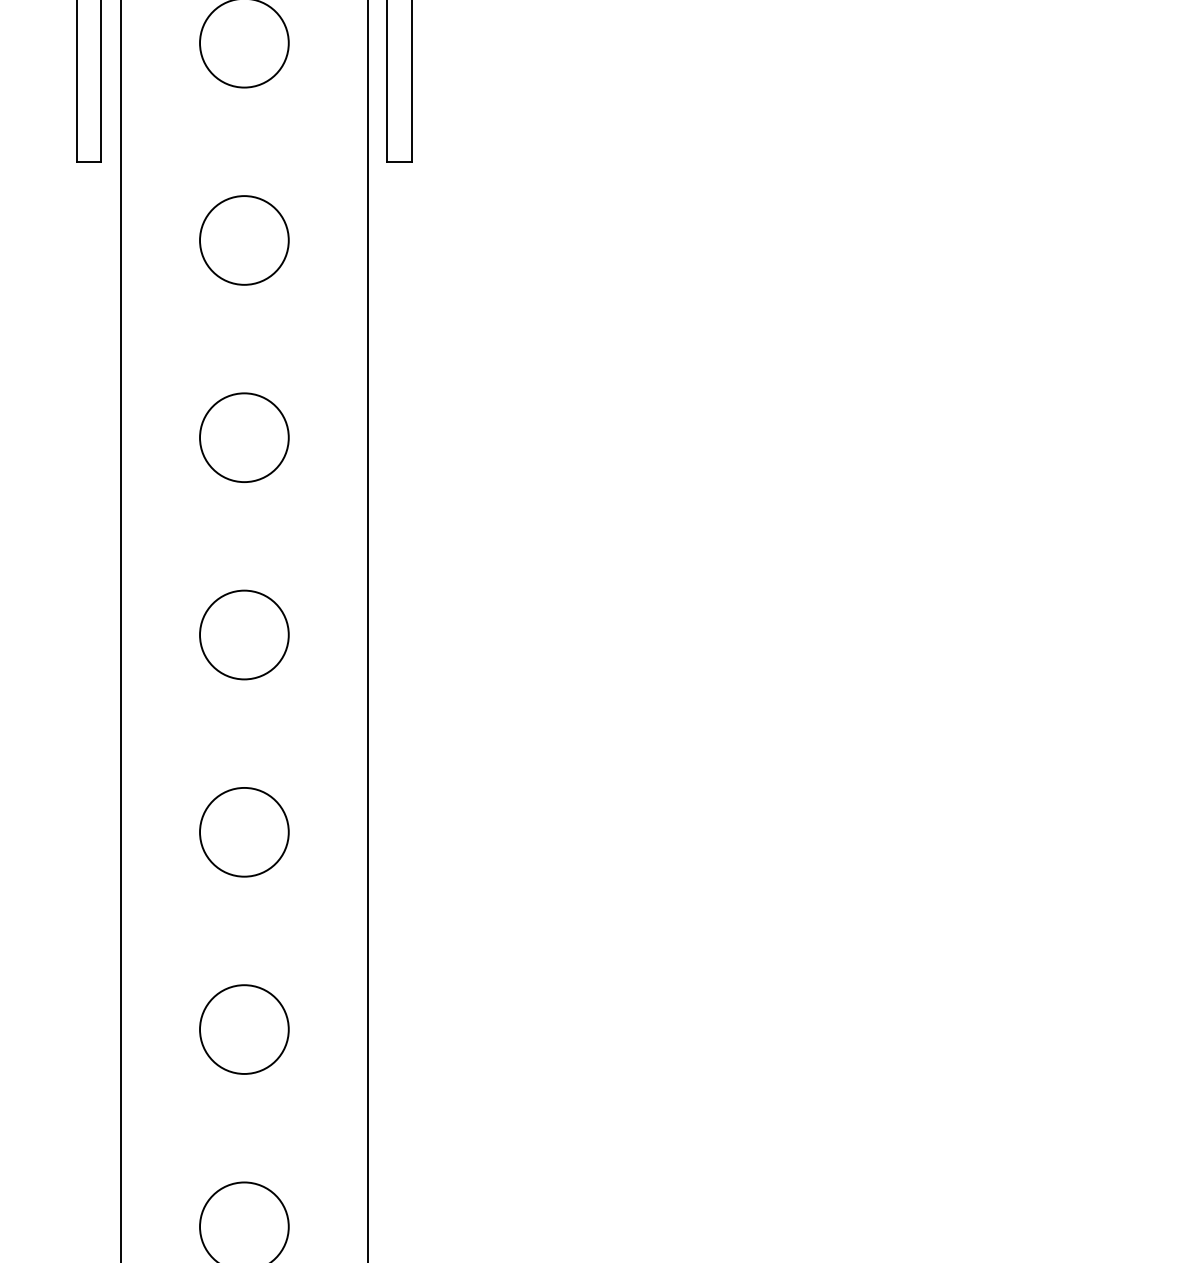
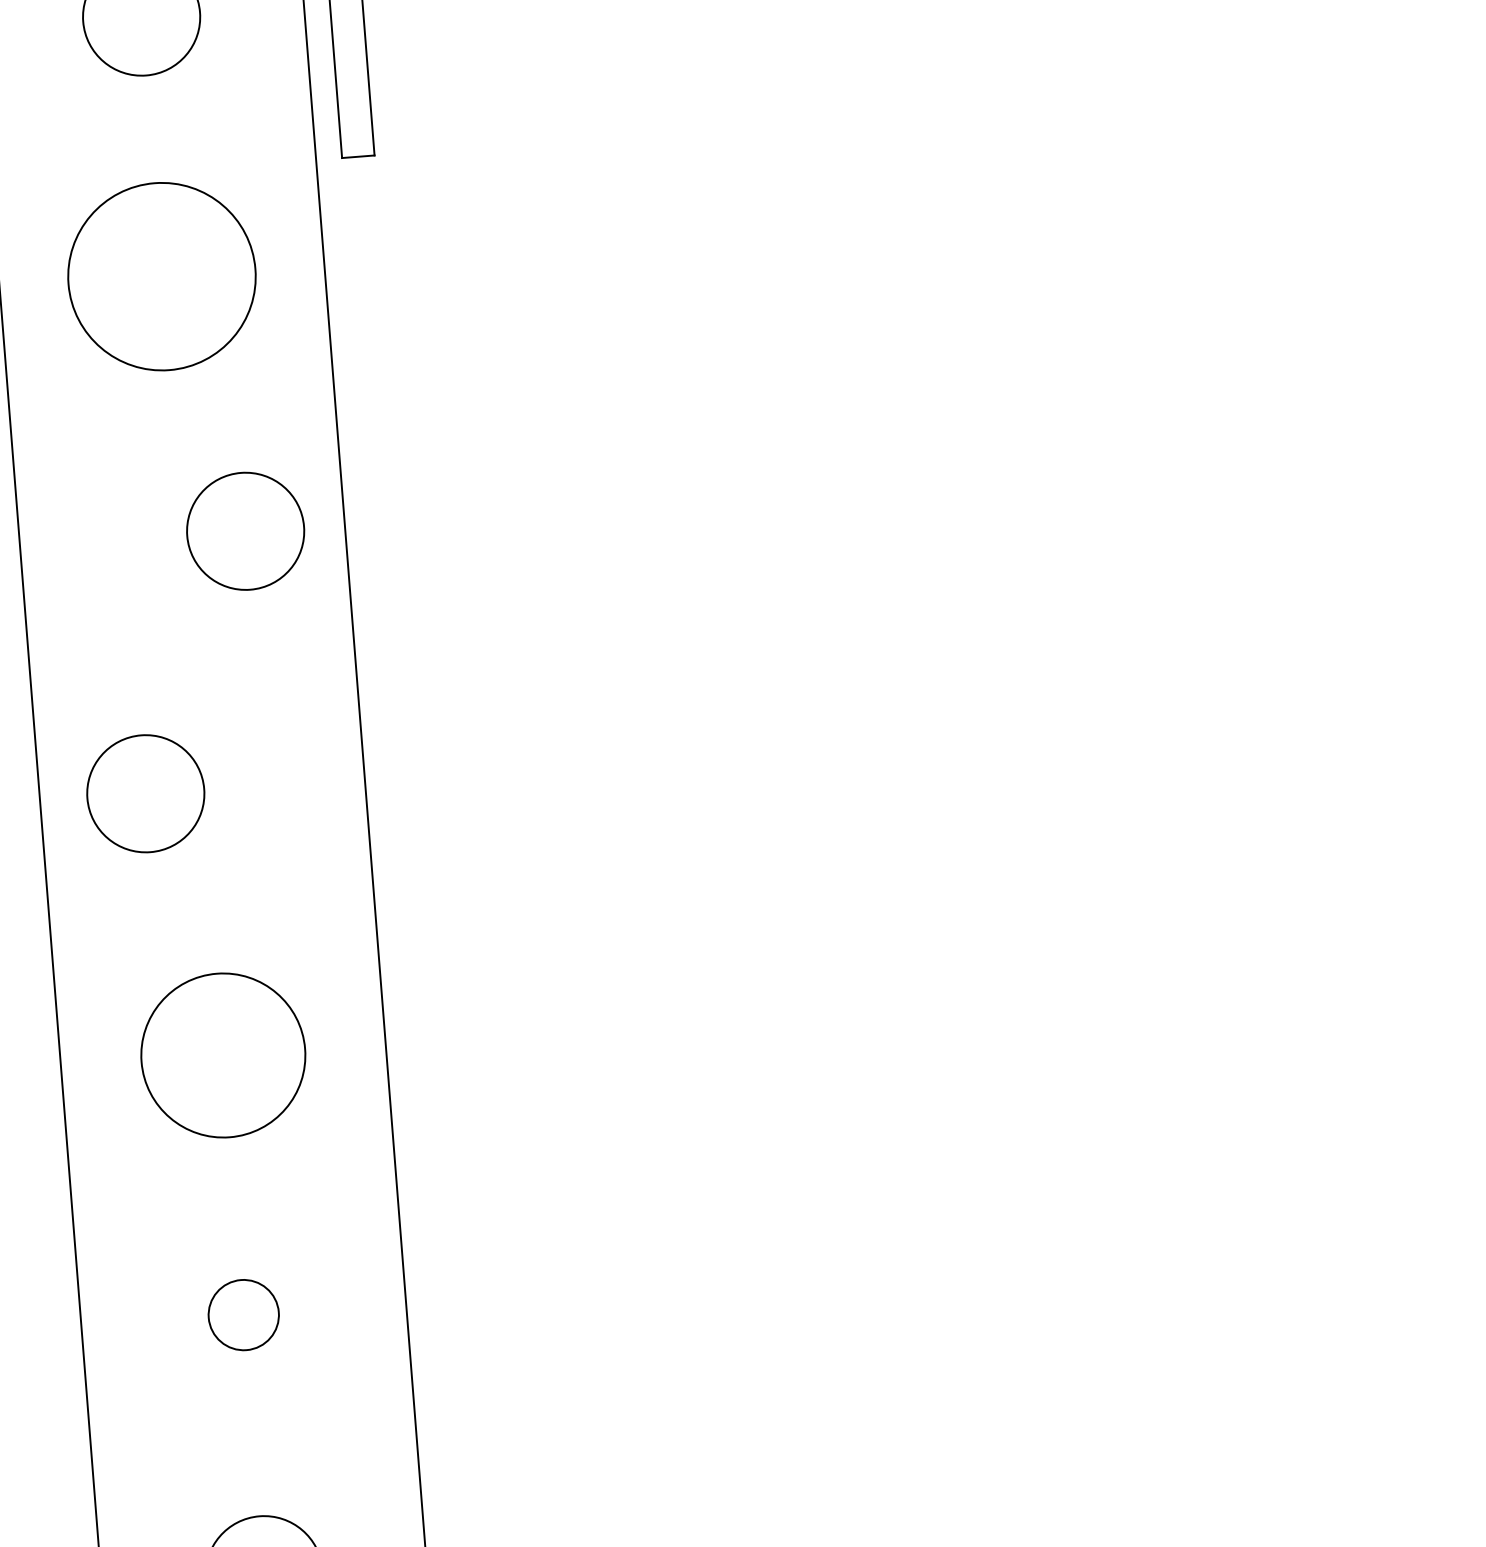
circle: (244, 240) -> (162, 276), size x1.6
circle: (244, 437) -> (245, 530), moved
circle: (244, 634) -> (145, 793), moved
circle: (244, 831) -> (223, 1054), size x1.4
circle: (244, 1029) -> (243, 1314), size x0.6

